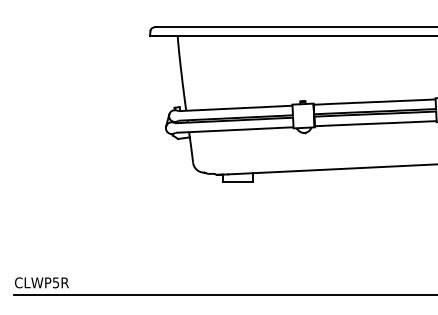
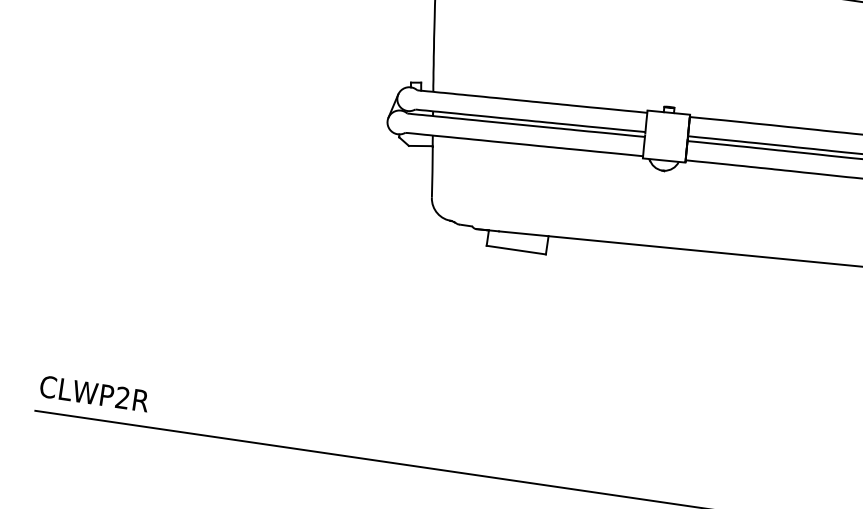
text: (56, 282) -> (123, 397), CLWP5R -> CLWP2R

